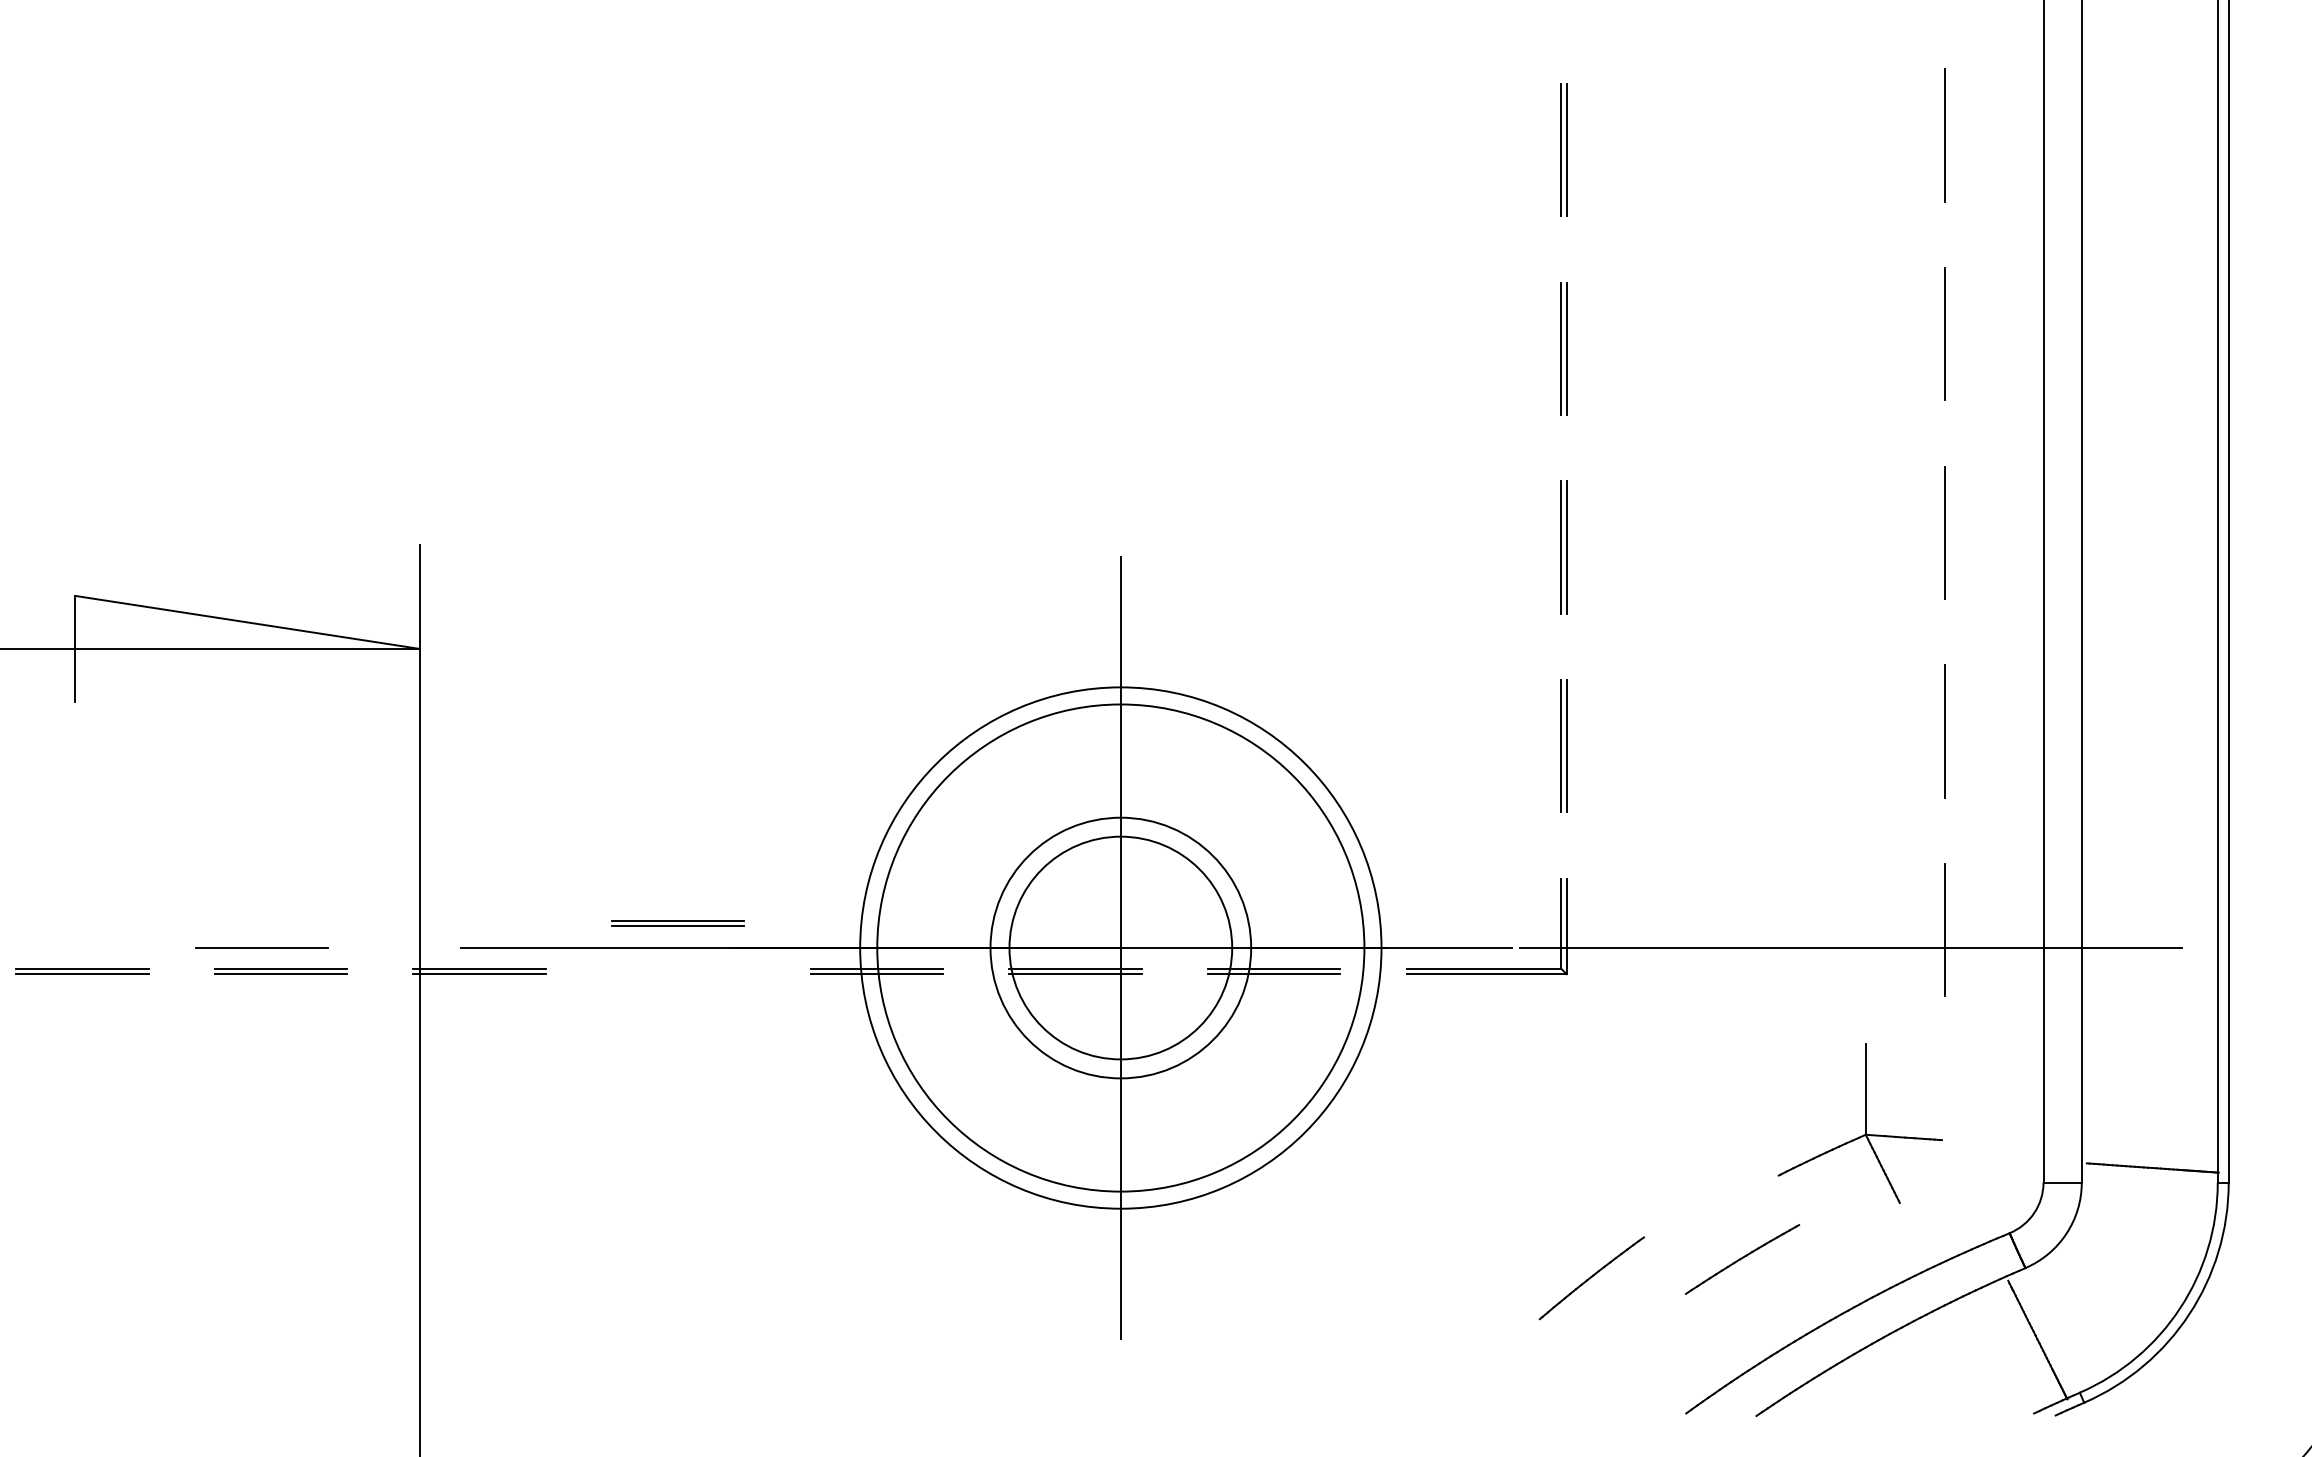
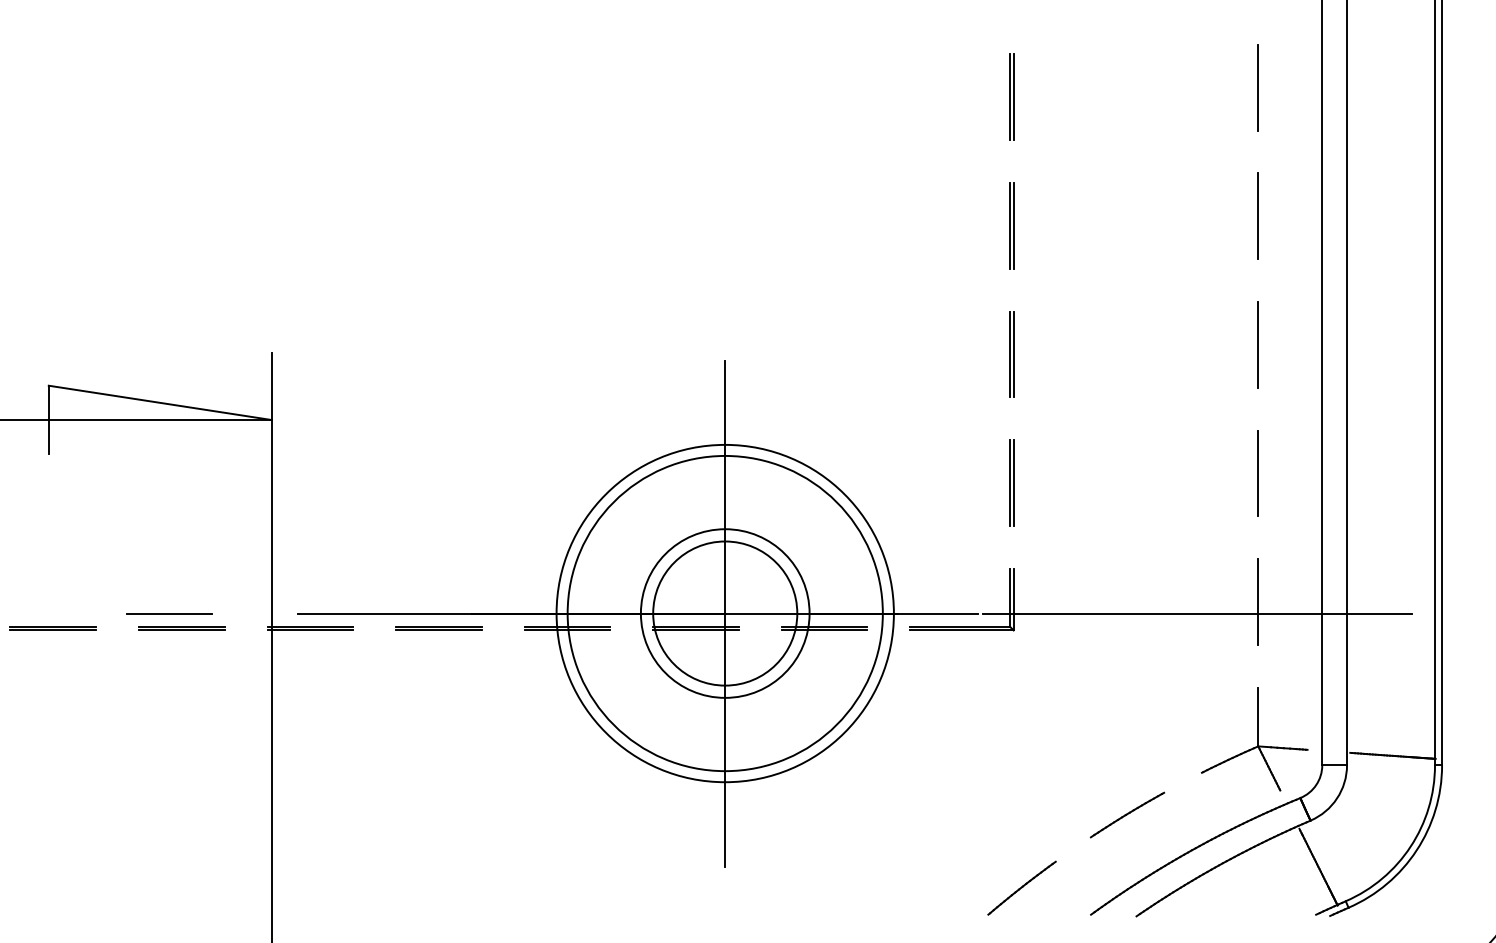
line: (677, 921) -> (438, 627), moved
part: (1859, 1124) -> (1254, 739), moved
line: (1591, 1277) -> (1021, 887), moved

